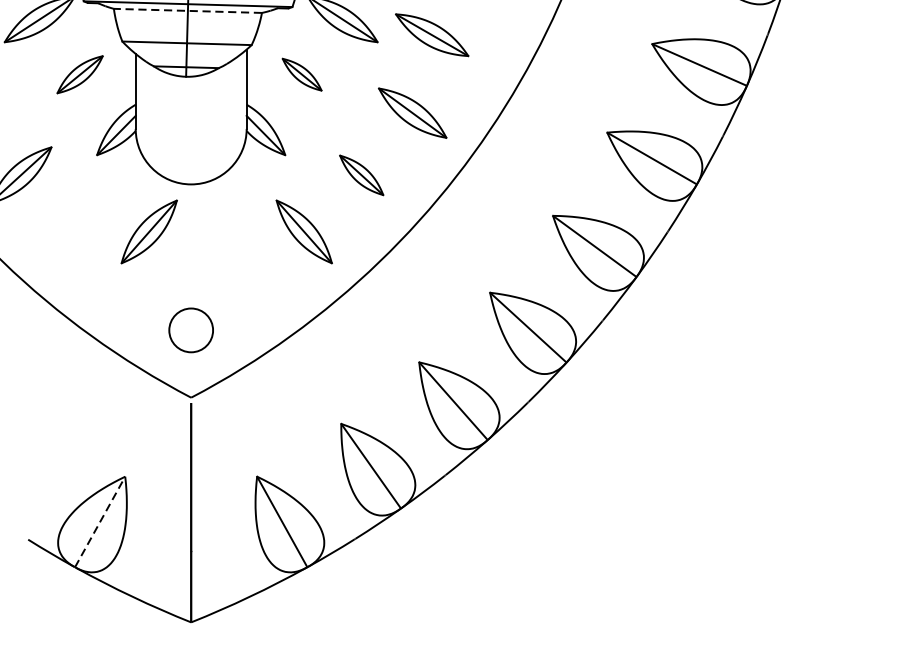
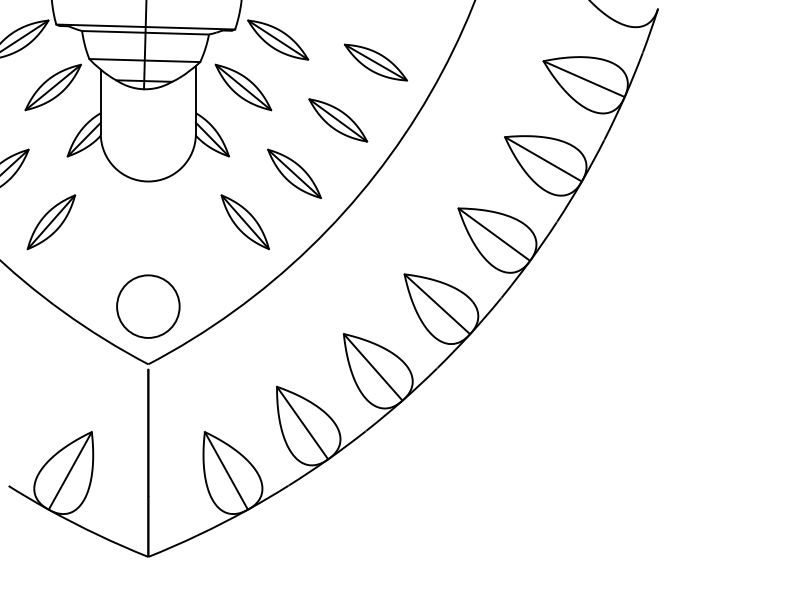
line: (187, 10) -> (145, 32), dashed -> solid
part: (431, 35) -> (375, 62), moved
part: (79, 74) -> (52, 87), size x1.43
part: (302, 74) -> (243, 87), size x1.67
part: (361, 175) -> (294, 173), size x1.43
part: (149, 232) -> (51, 222), moved
circle: (191, 330) -> (148, 306), size x1.67
line: (100, 521) -> (70, 470), dashed -> solid

